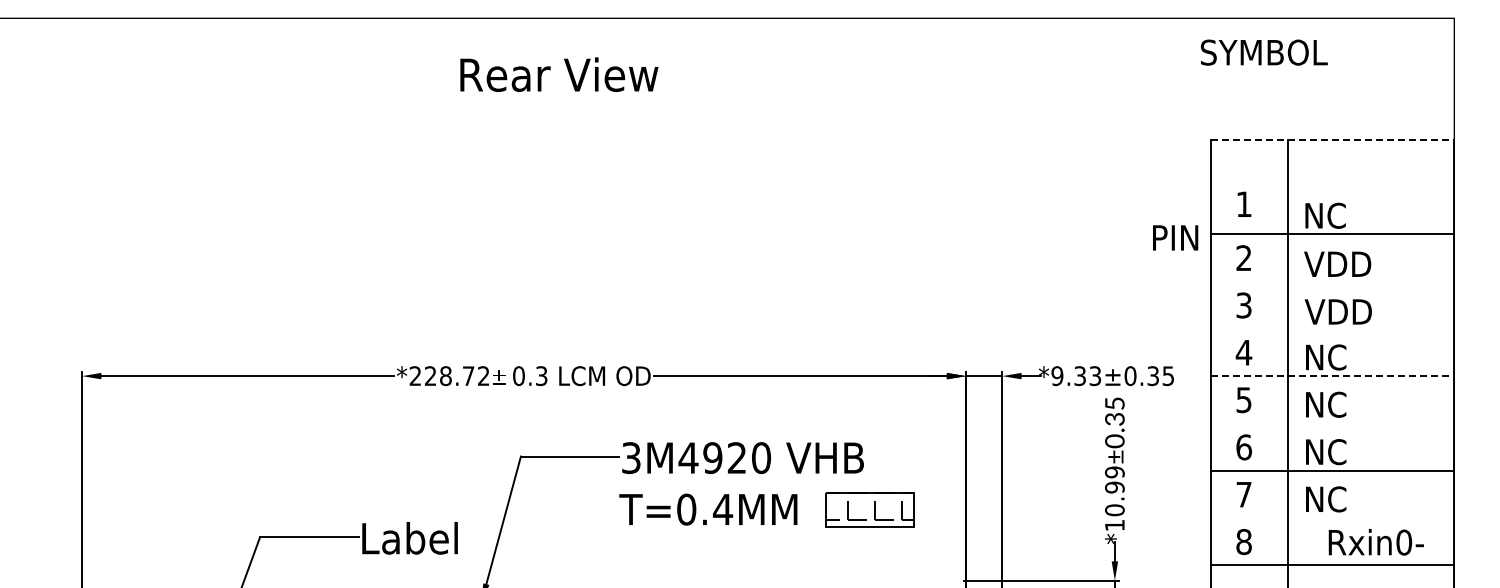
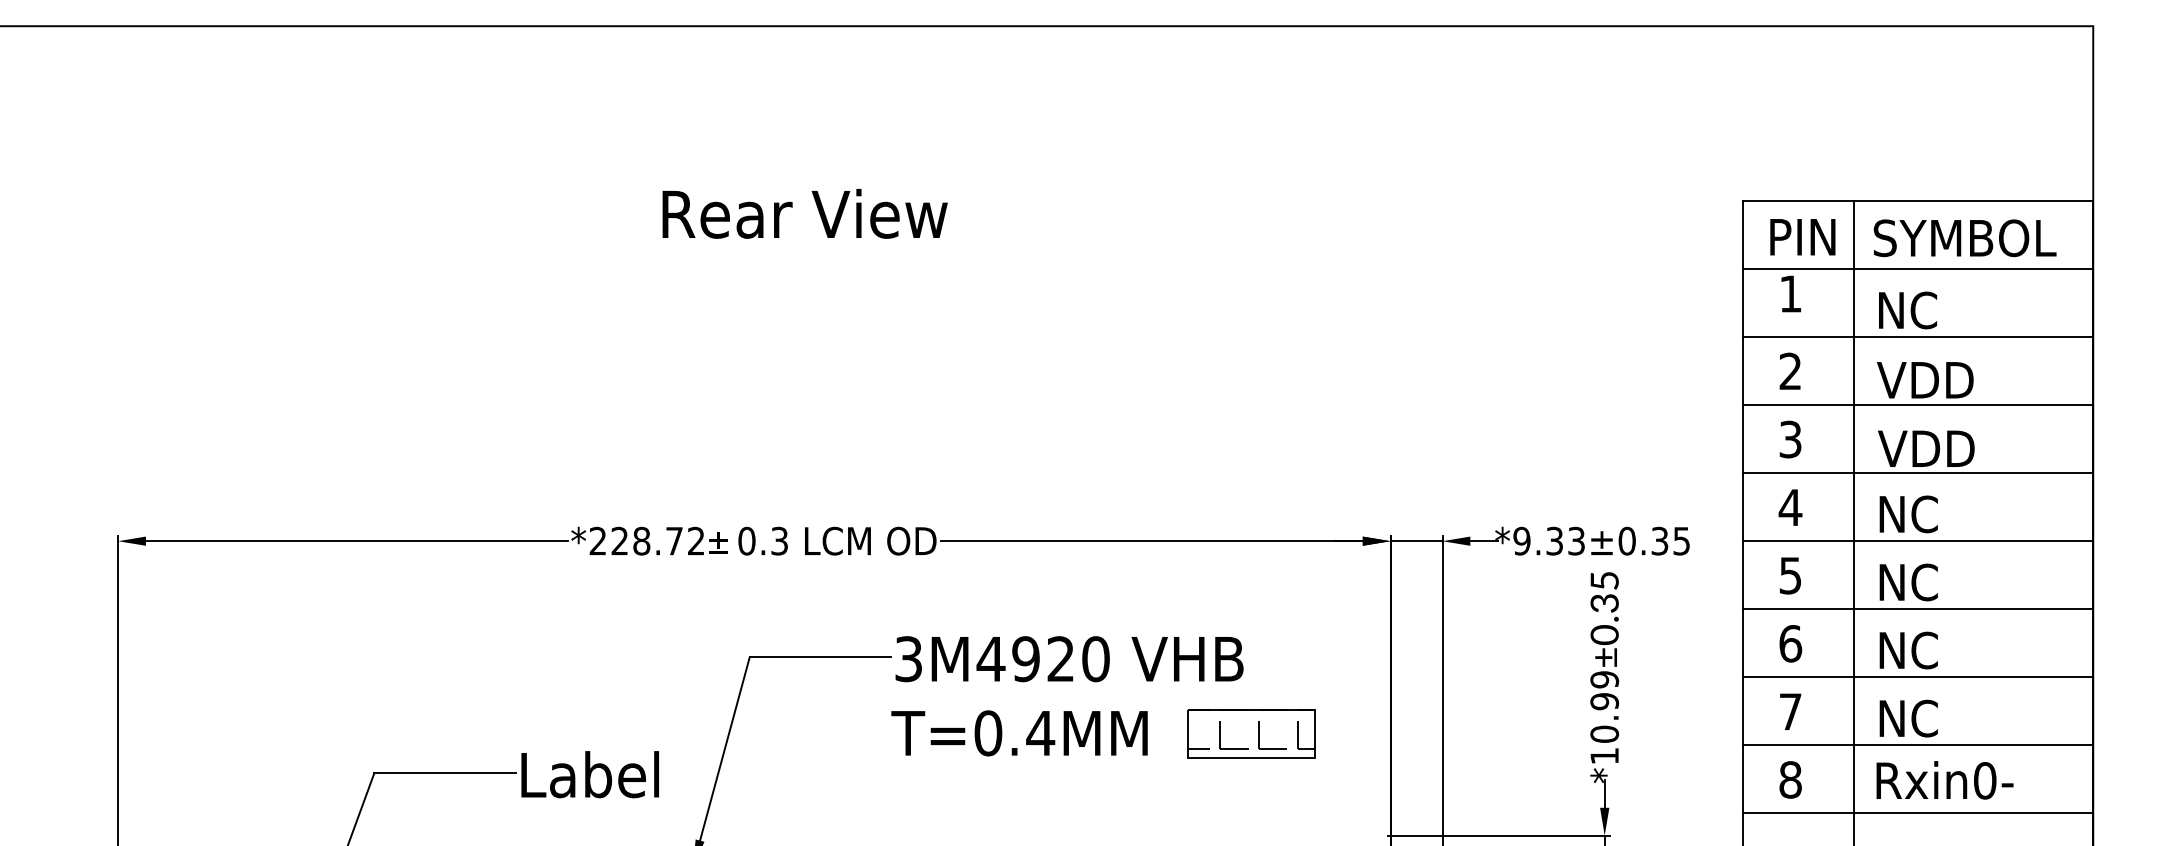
text: (1264, 52) -> (1965, 238), moved
text: (559, 74) -> (805, 213), moved
line: (1332, 139) -> (1917, 200), dashed -> solid
line: (1332, 186) -> (1917, 268), added
text: (1175, 237) -> (1802, 236), moved
line: (1332, 281) -> (1917, 405), added
line: (1332, 328) -> (1917, 472), added
line: (1332, 376) -> (1917, 541), dashed -> solid
line: (1332, 423) -> (1917, 609), added
line: (1332, 517) -> (1917, 744), added
text: (1375, 542) -> (1943, 780), moved

